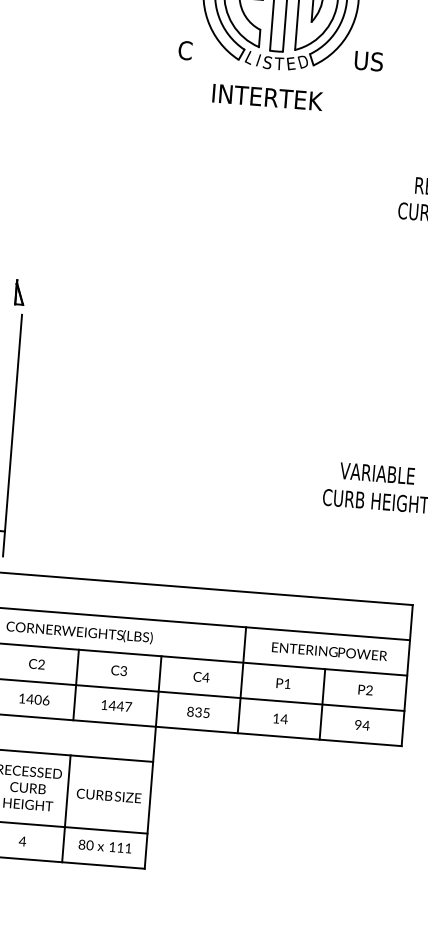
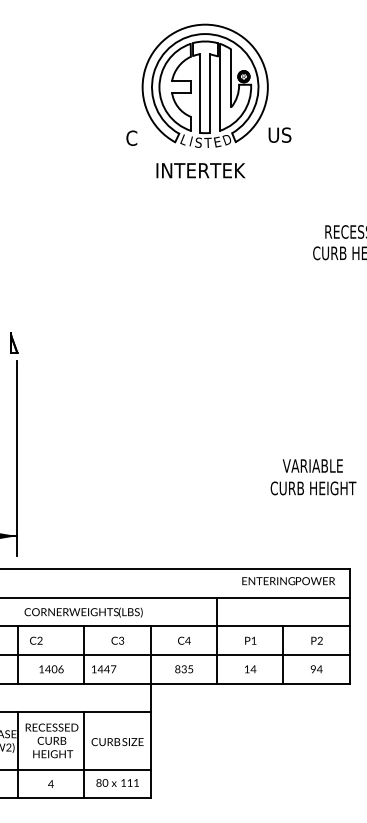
text: (329, 652) -> (288, 581), moved
text: (37, 663) -> (36, 640), moved
text: (117, 706) -> (104, 669), moved

